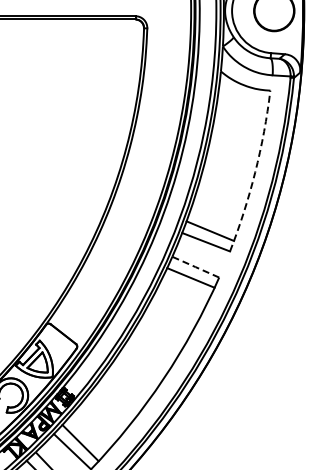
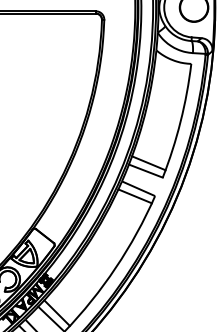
arc: (255, 172) -> (180, 121), dashed -> solid
line: (195, 267) -> (138, 188), dashed -> solid

